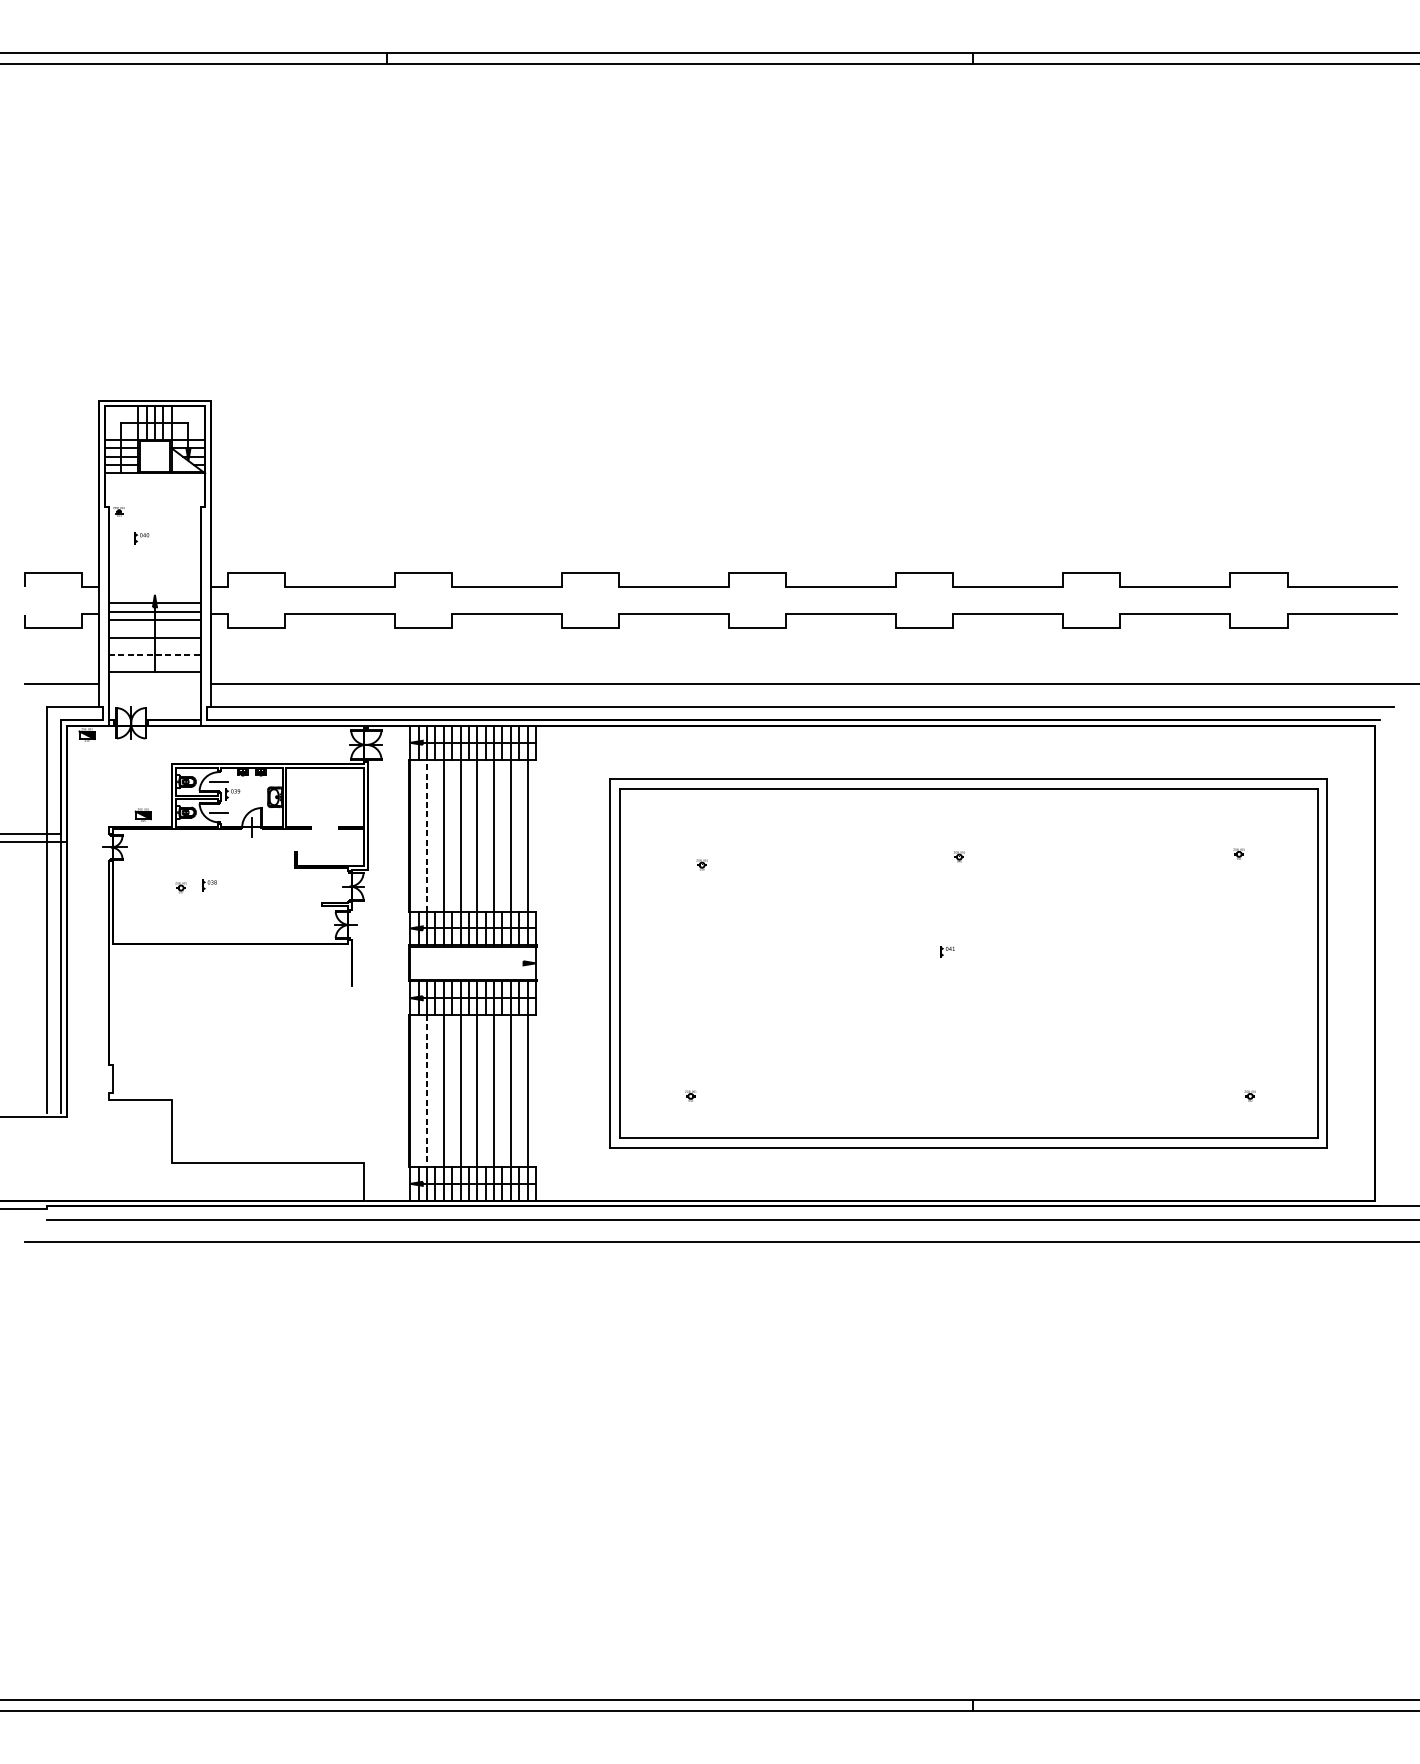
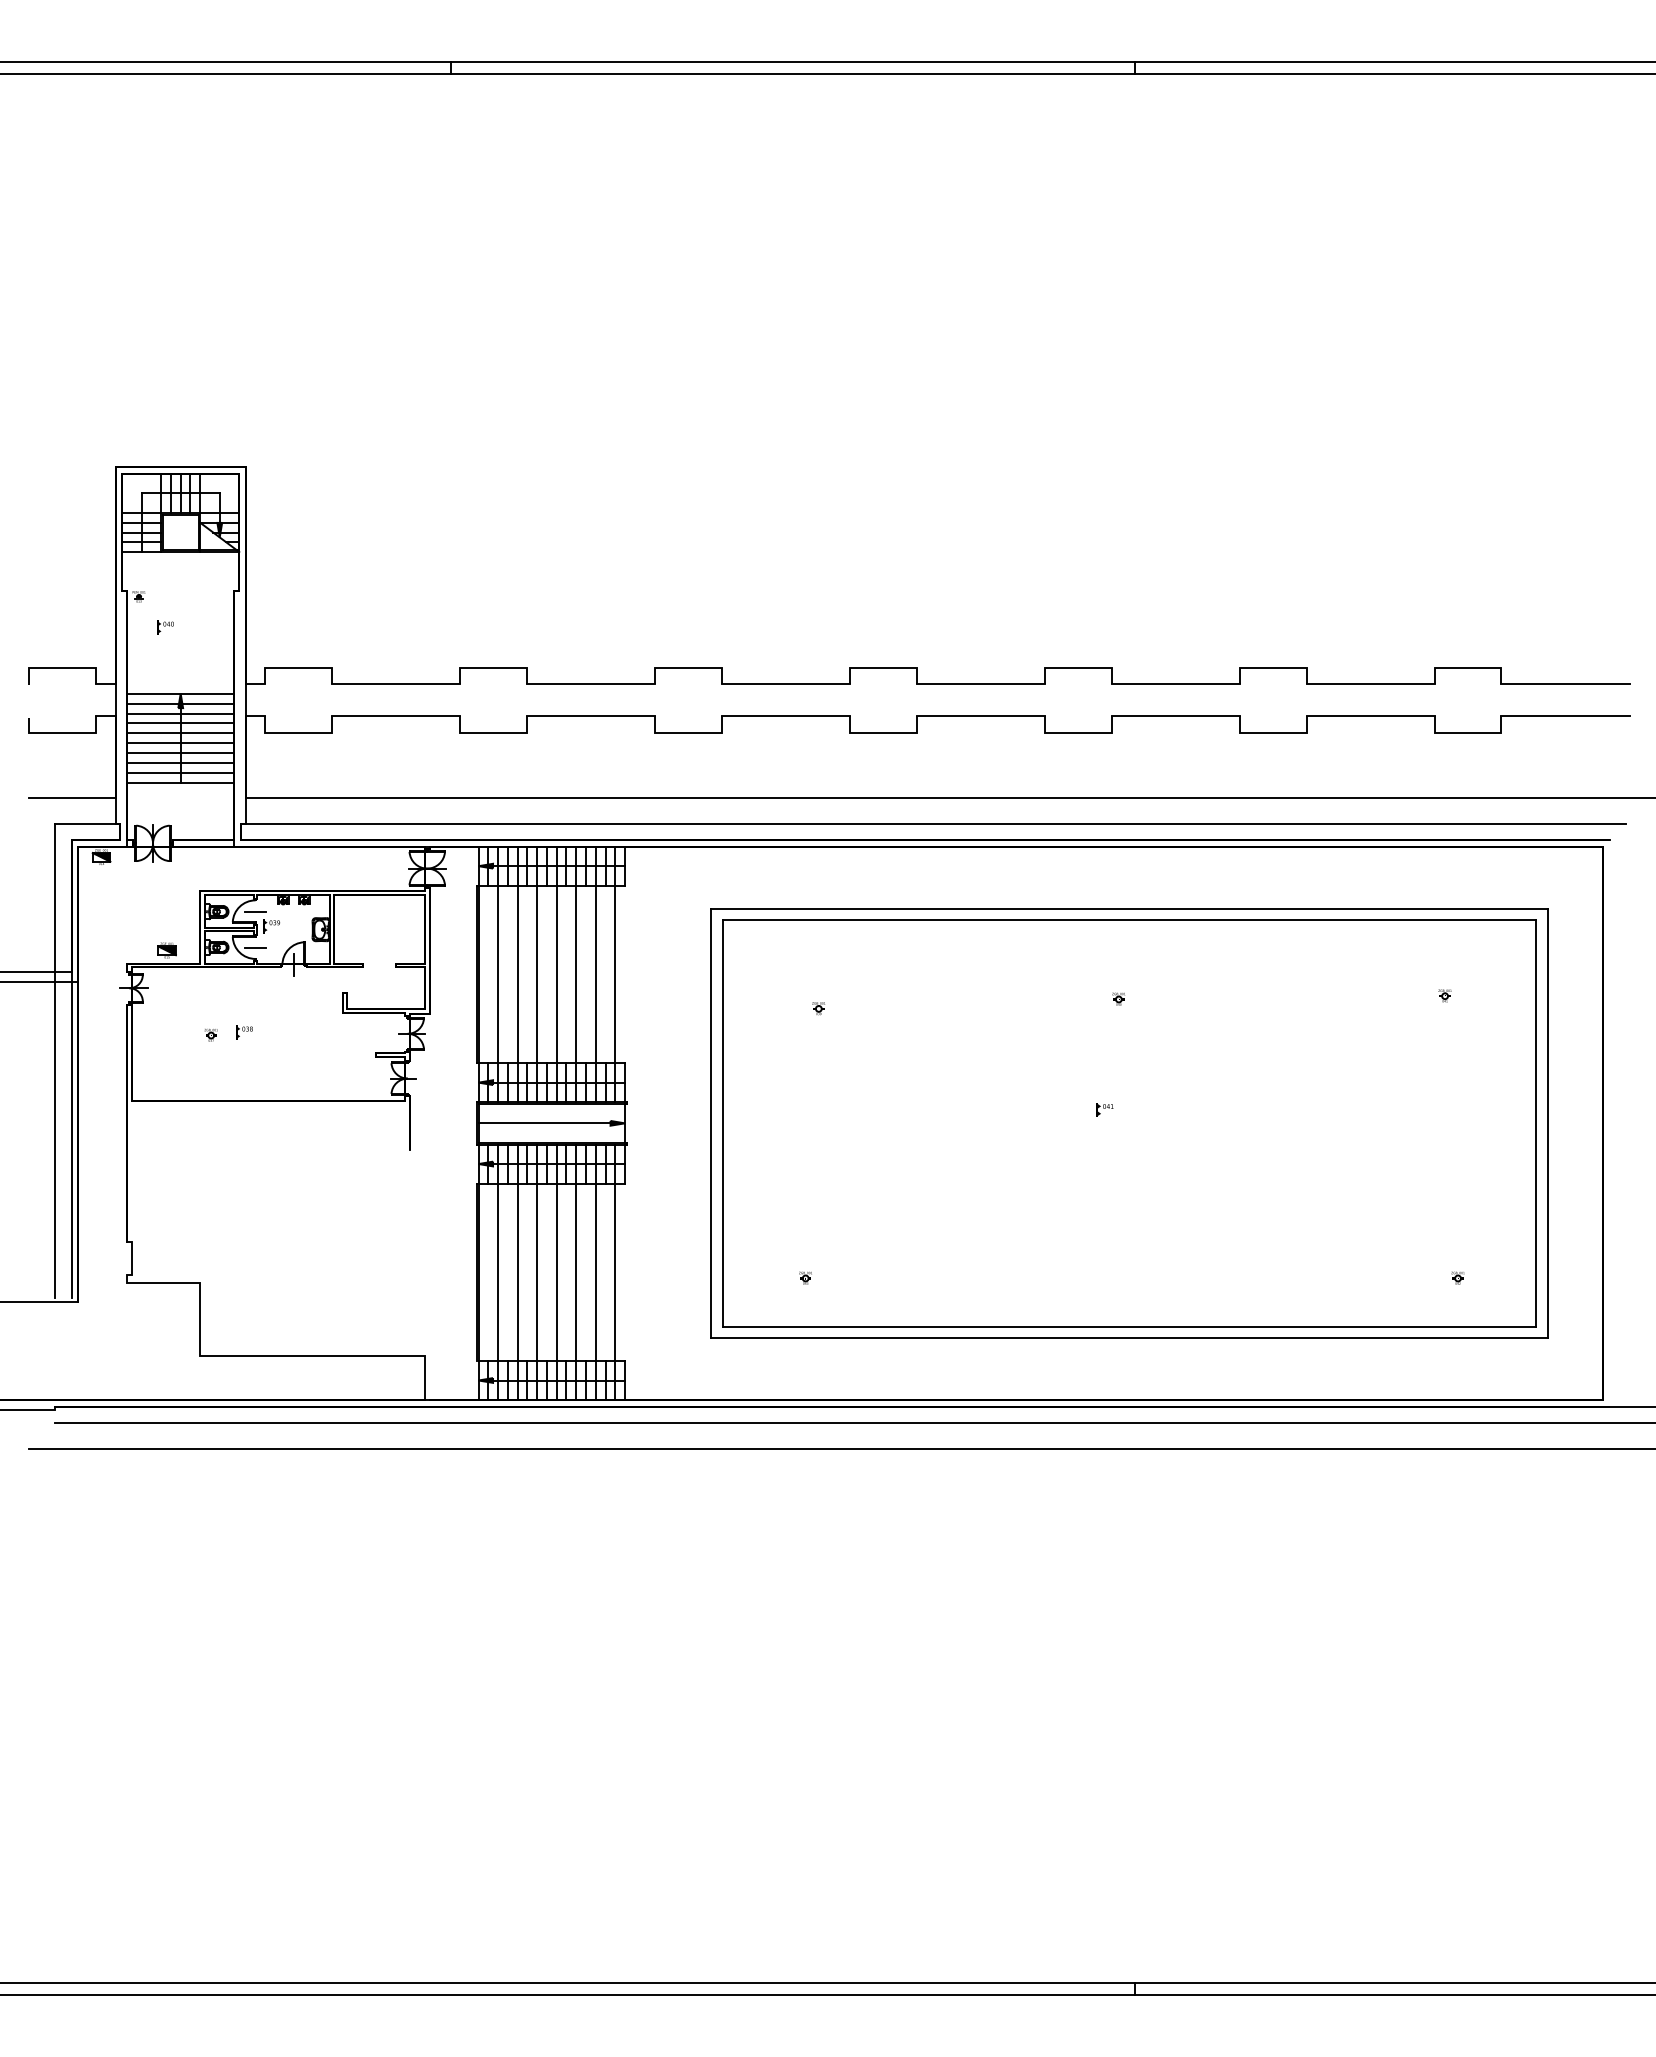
line: (154, 594) -> (180, 693), added
line: (154, 629) -> (180, 733), added
line: (154, 646) -> (180, 753), added
line: (154, 654) -> (180, 763), dashed -> solid
line: (154, 663) -> (180, 773), added
line: (427, 835) -> (498, 974), dashed -> solid
line: (466, 963) -> (544, 1123), added
line: (427, 1091) -> (498, 1272), dashed -> solid

